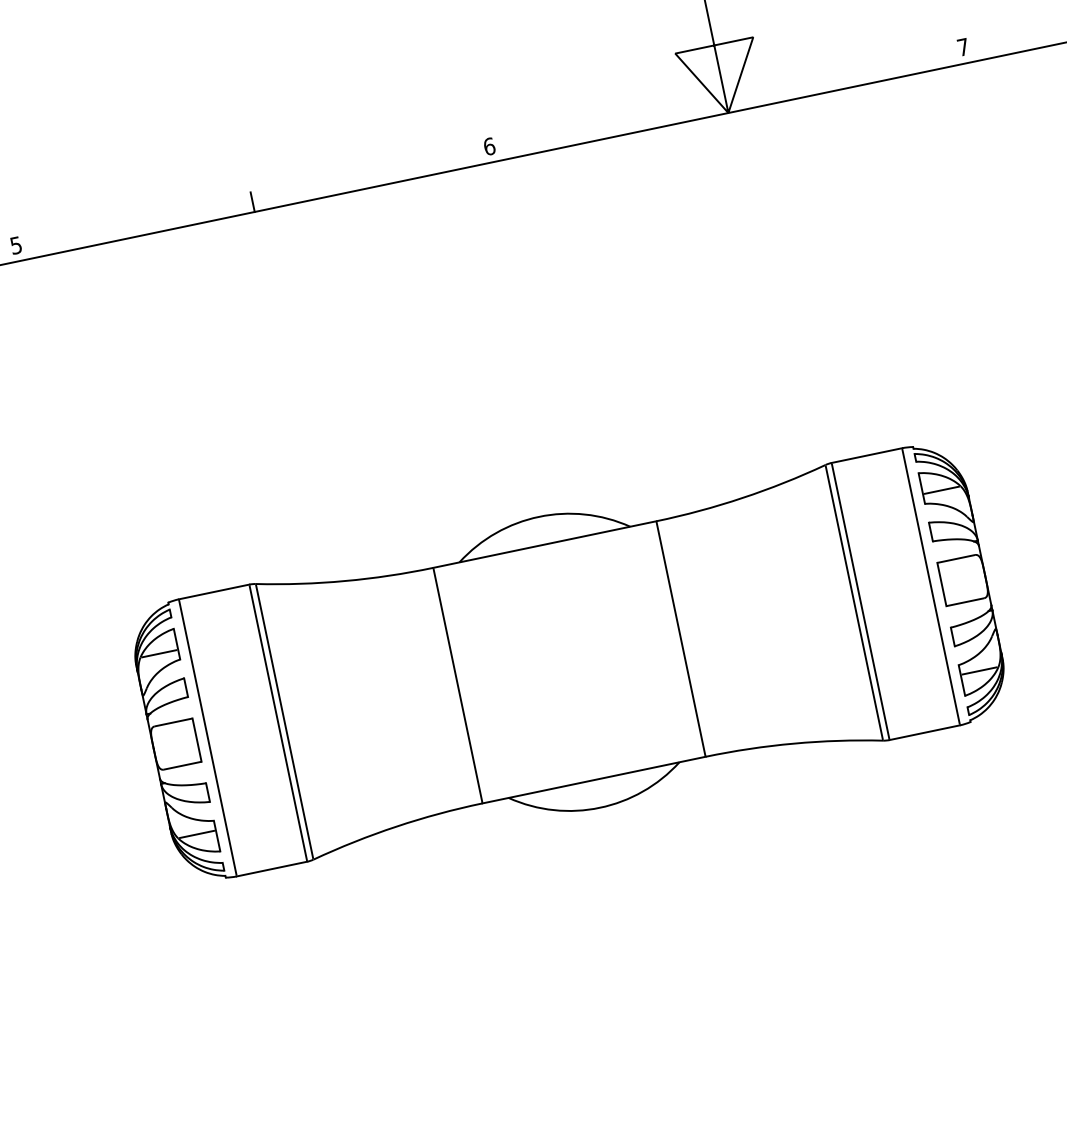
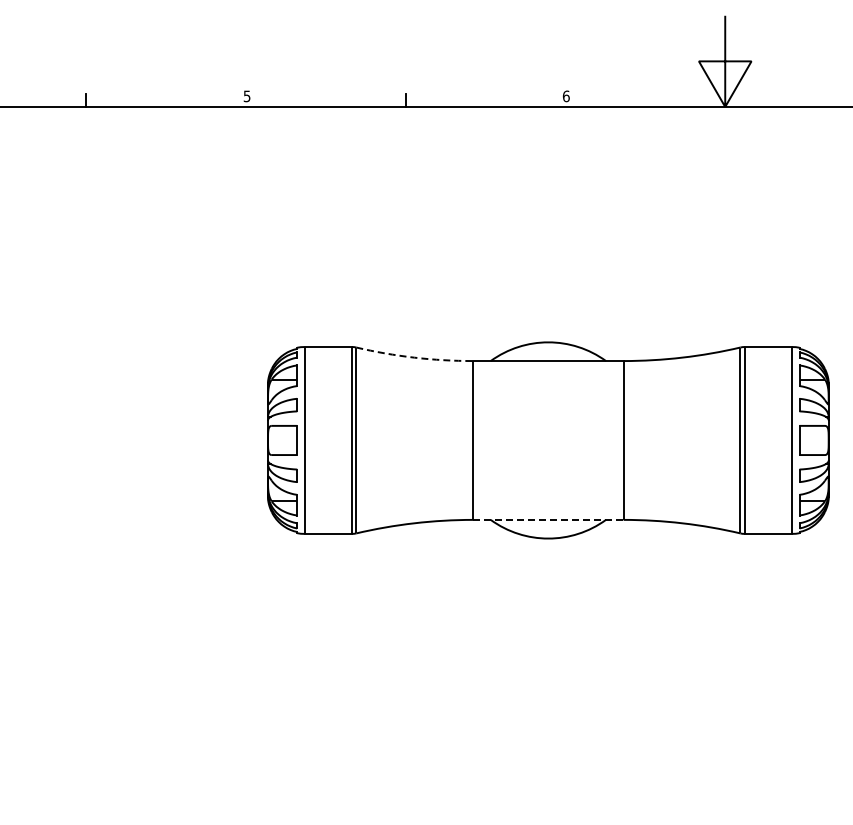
arc: (345, 580) -> (414, 357), solid -> dashed
line: (594, 779) -> (548, 519), solid -> dashed

